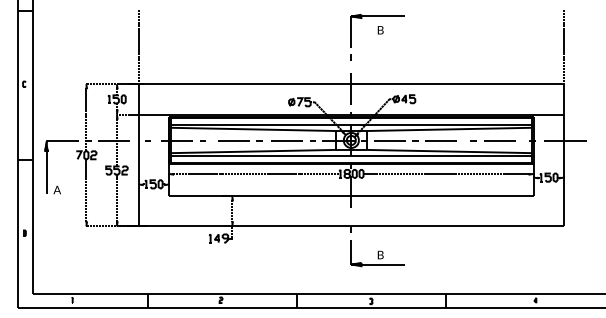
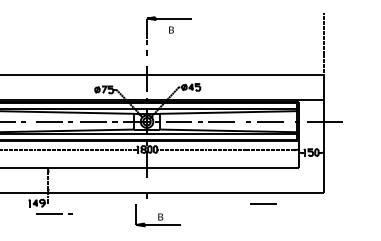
line: (490, 239) -> (262, 204), added
line: (240, 251) -> (54, 214), added
part: (377, 253) -> (157, 215), moved

